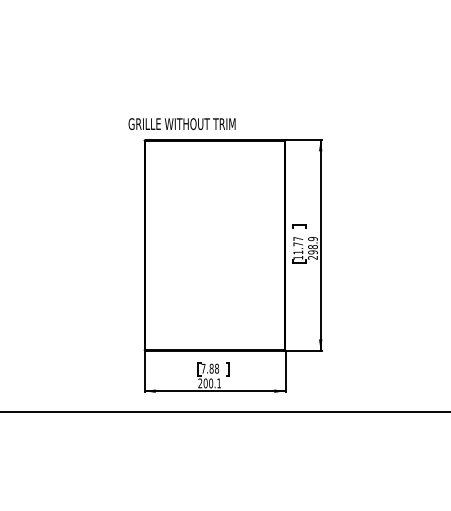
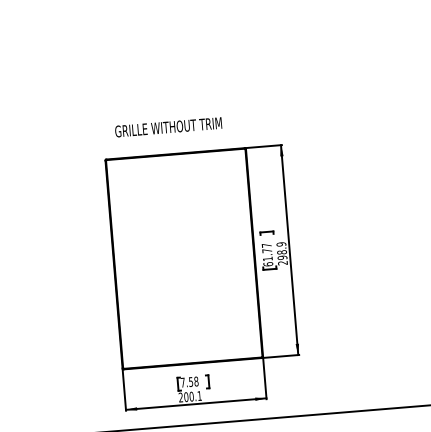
text: (181, 124) -> (167, 127), moved
text: (298, 257) -> (268, 264), 11.77 -> 61.77
text: (211, 368) -> (190, 381), 7.88 -> 7.58

